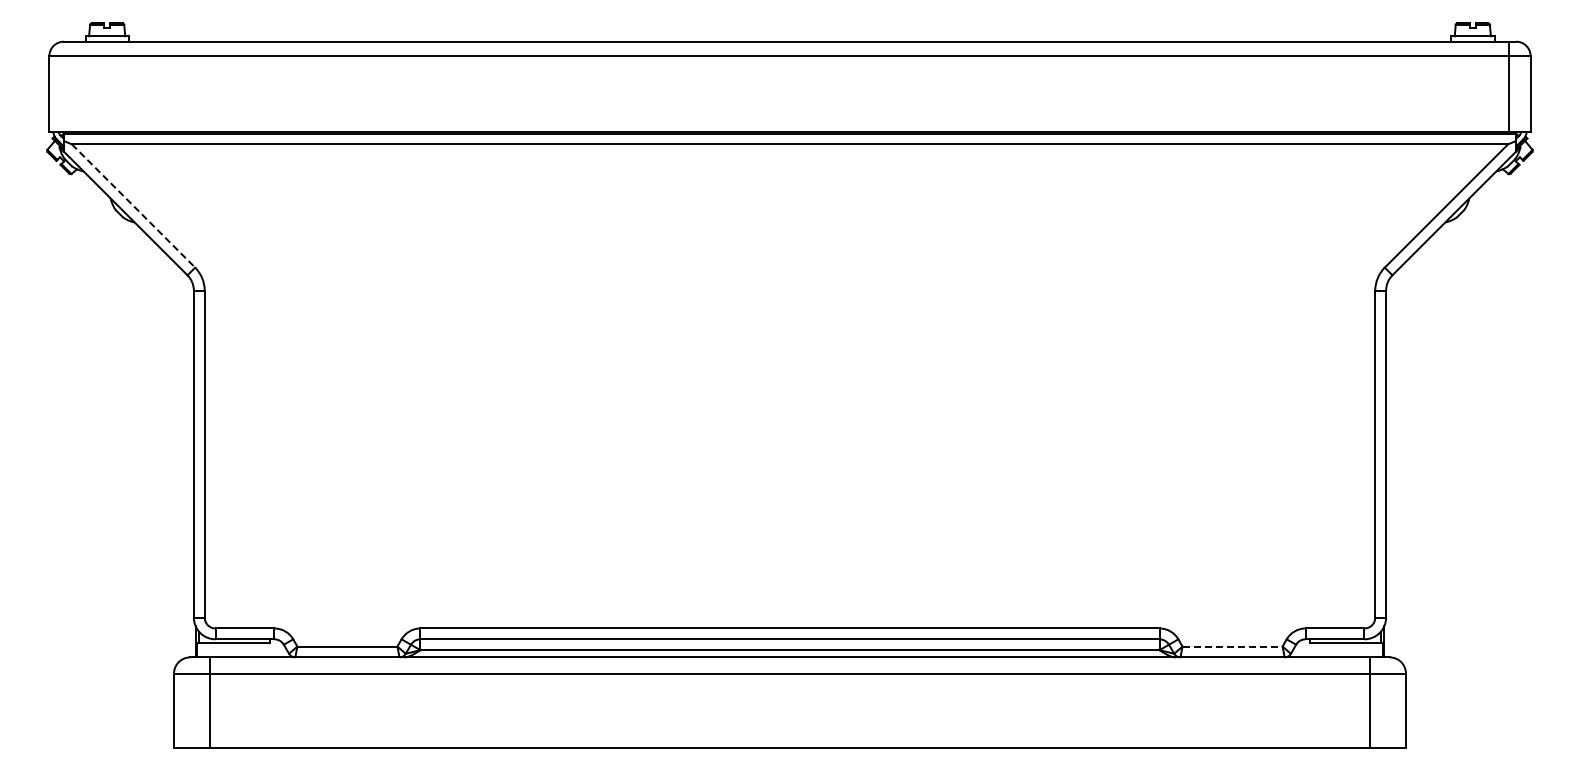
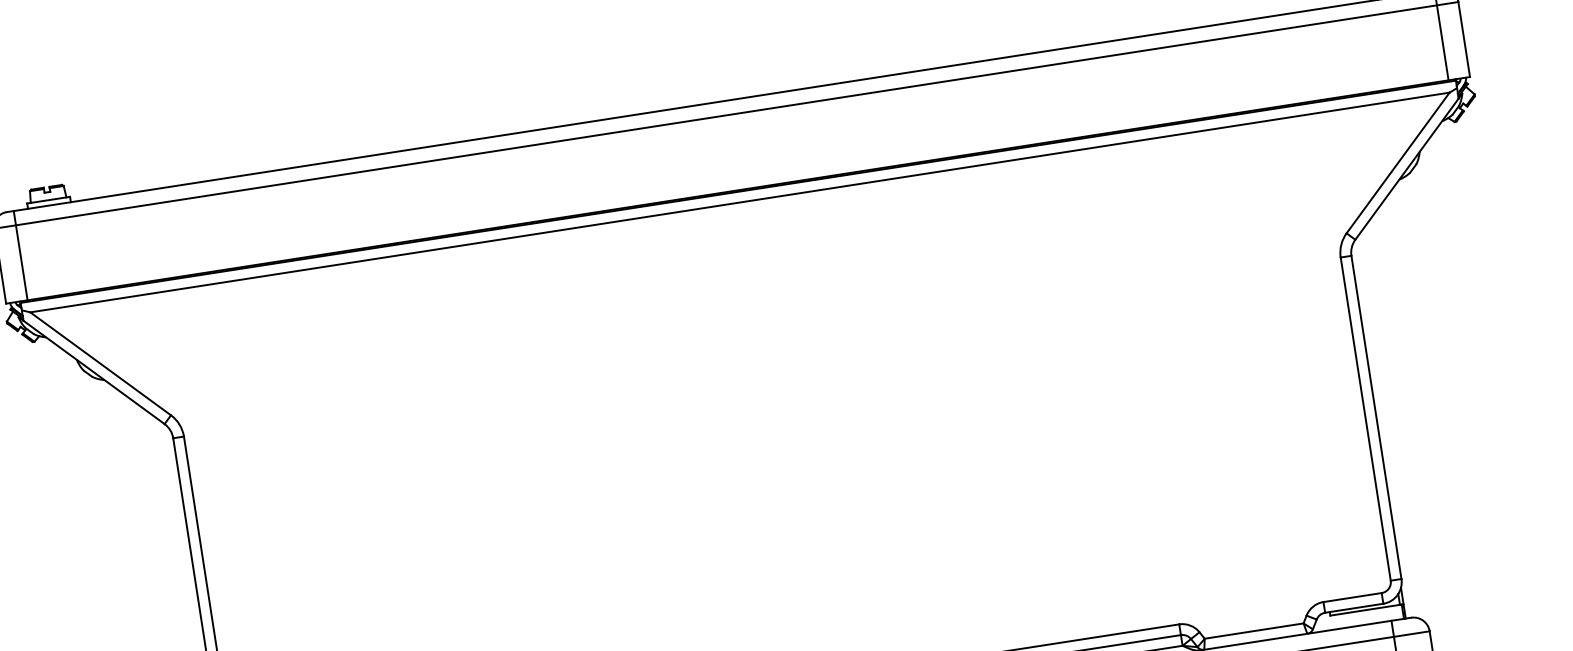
line: (71, 86) -> (21, 255), added
line: (133, 206) -> (100, 364), dashed -> solid
line: (1233, 646) -> (1255, 630), dashed -> solid

